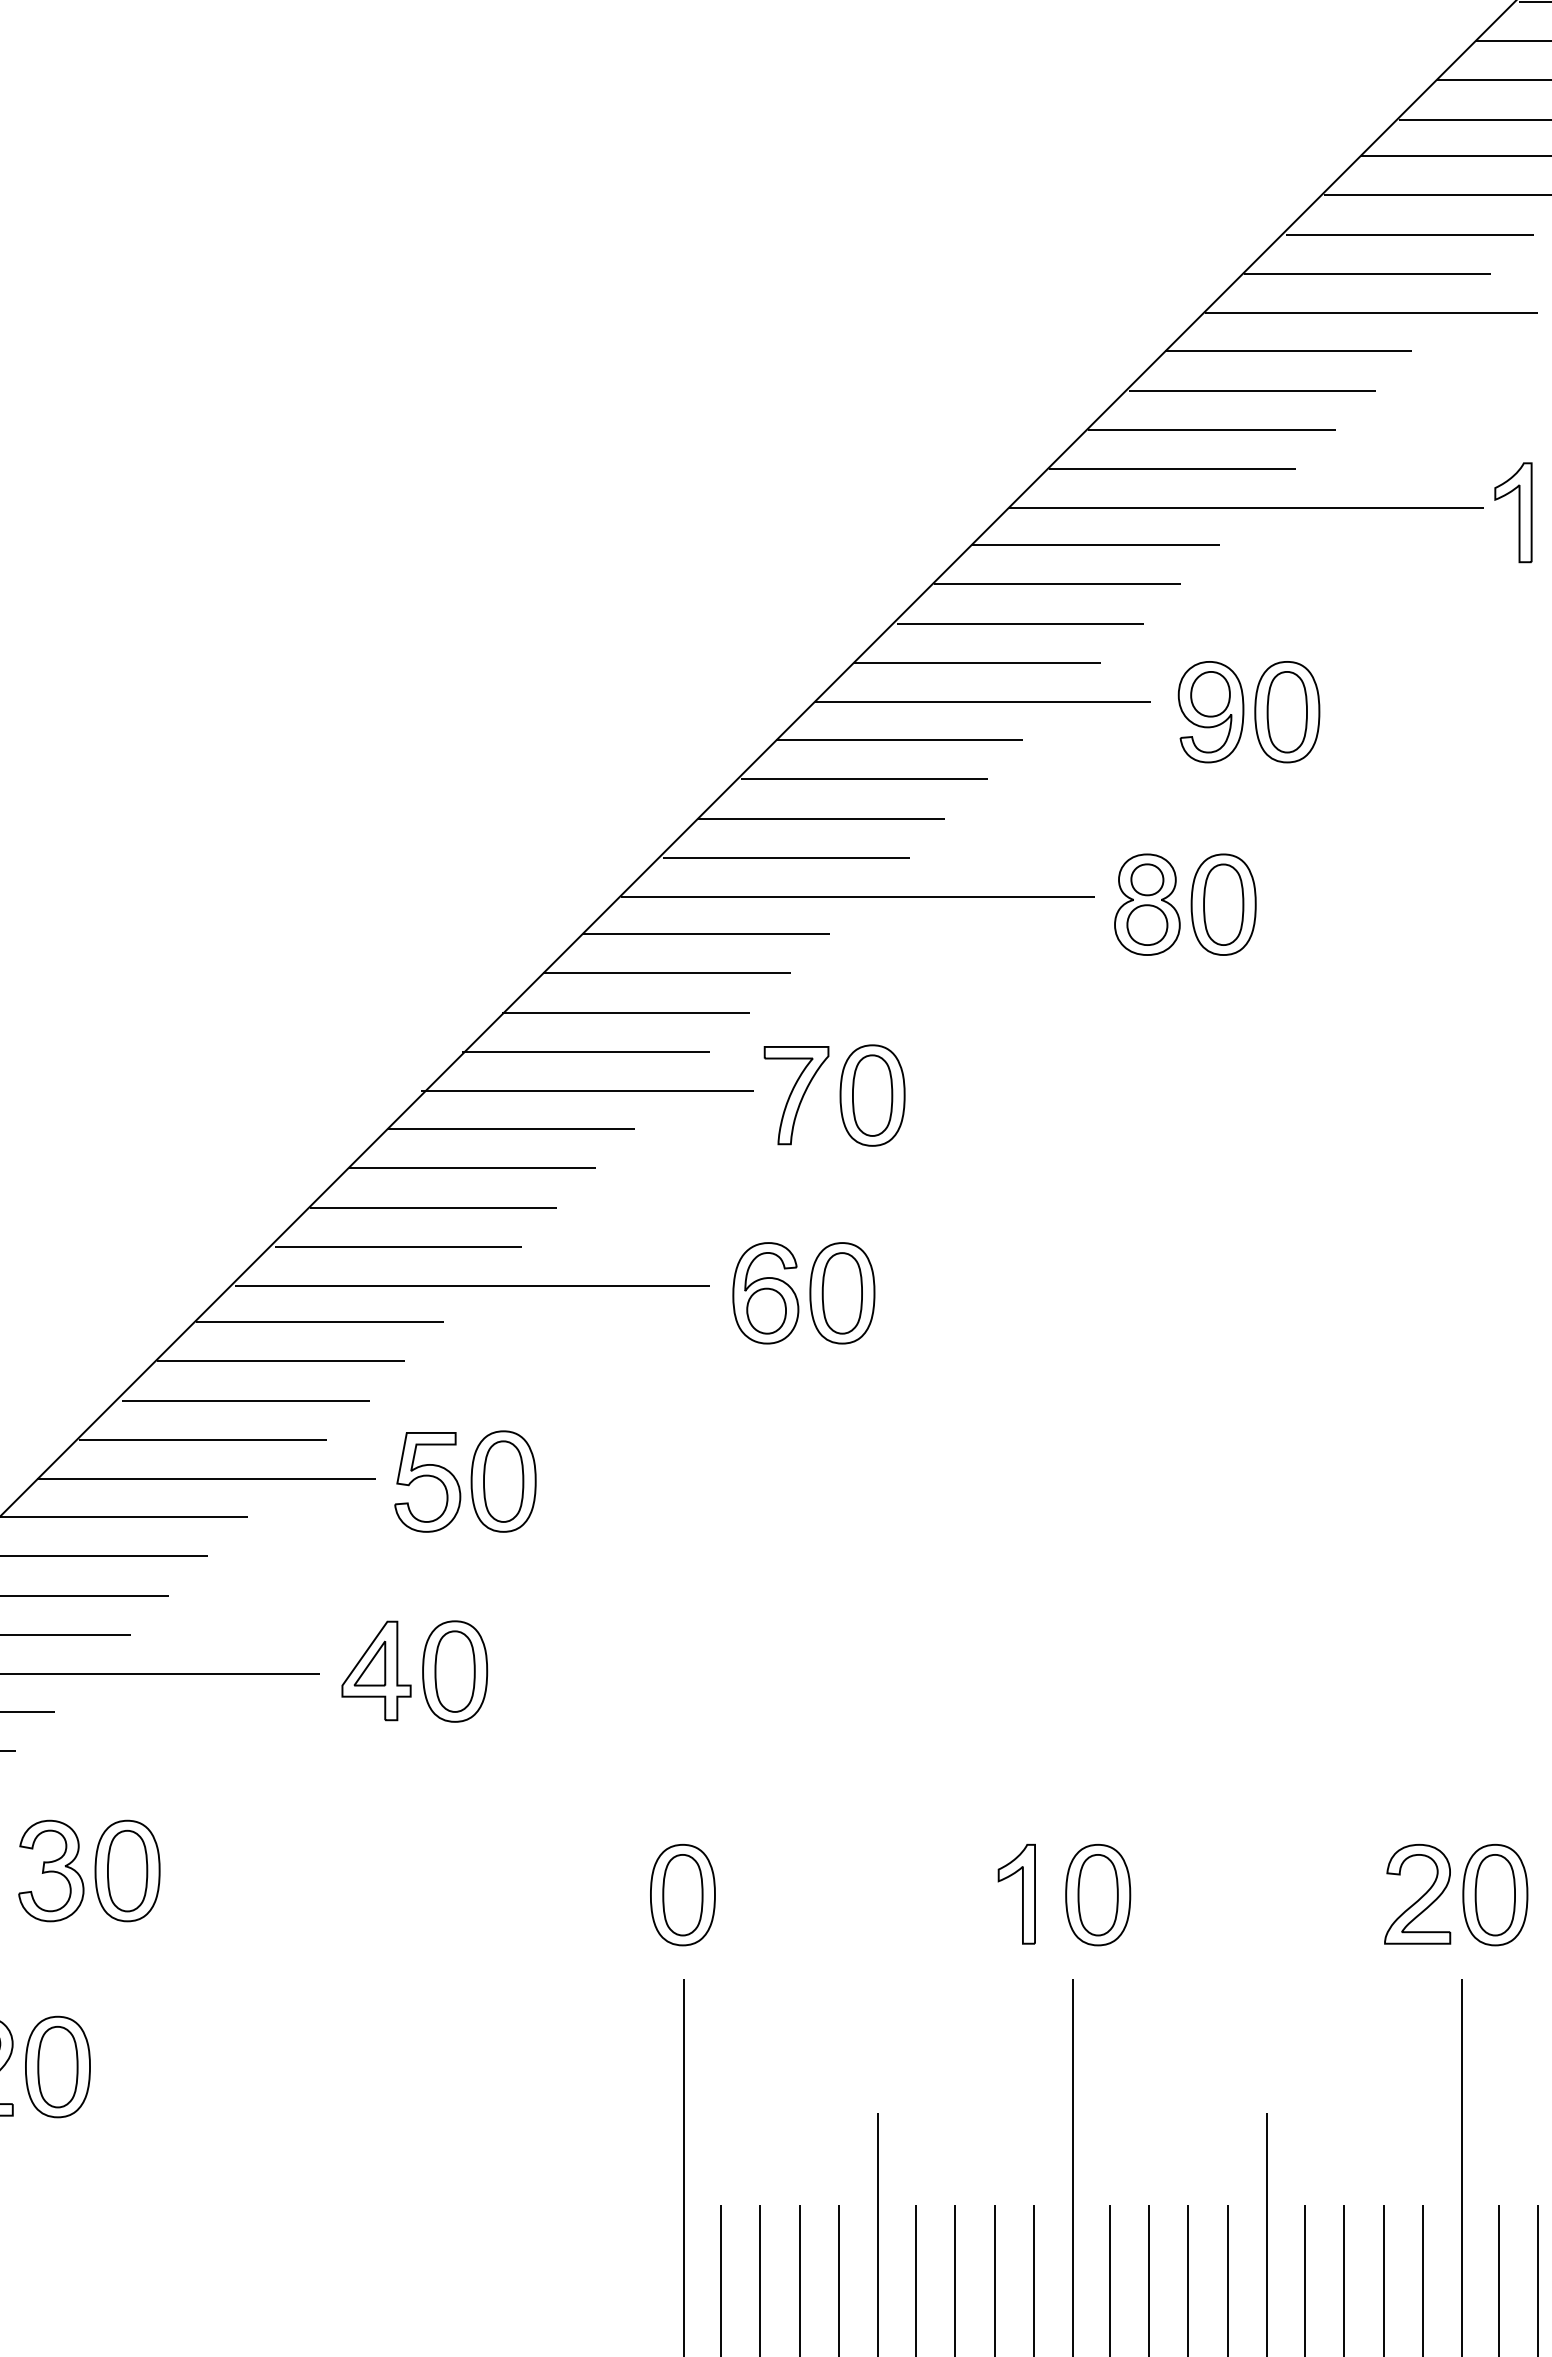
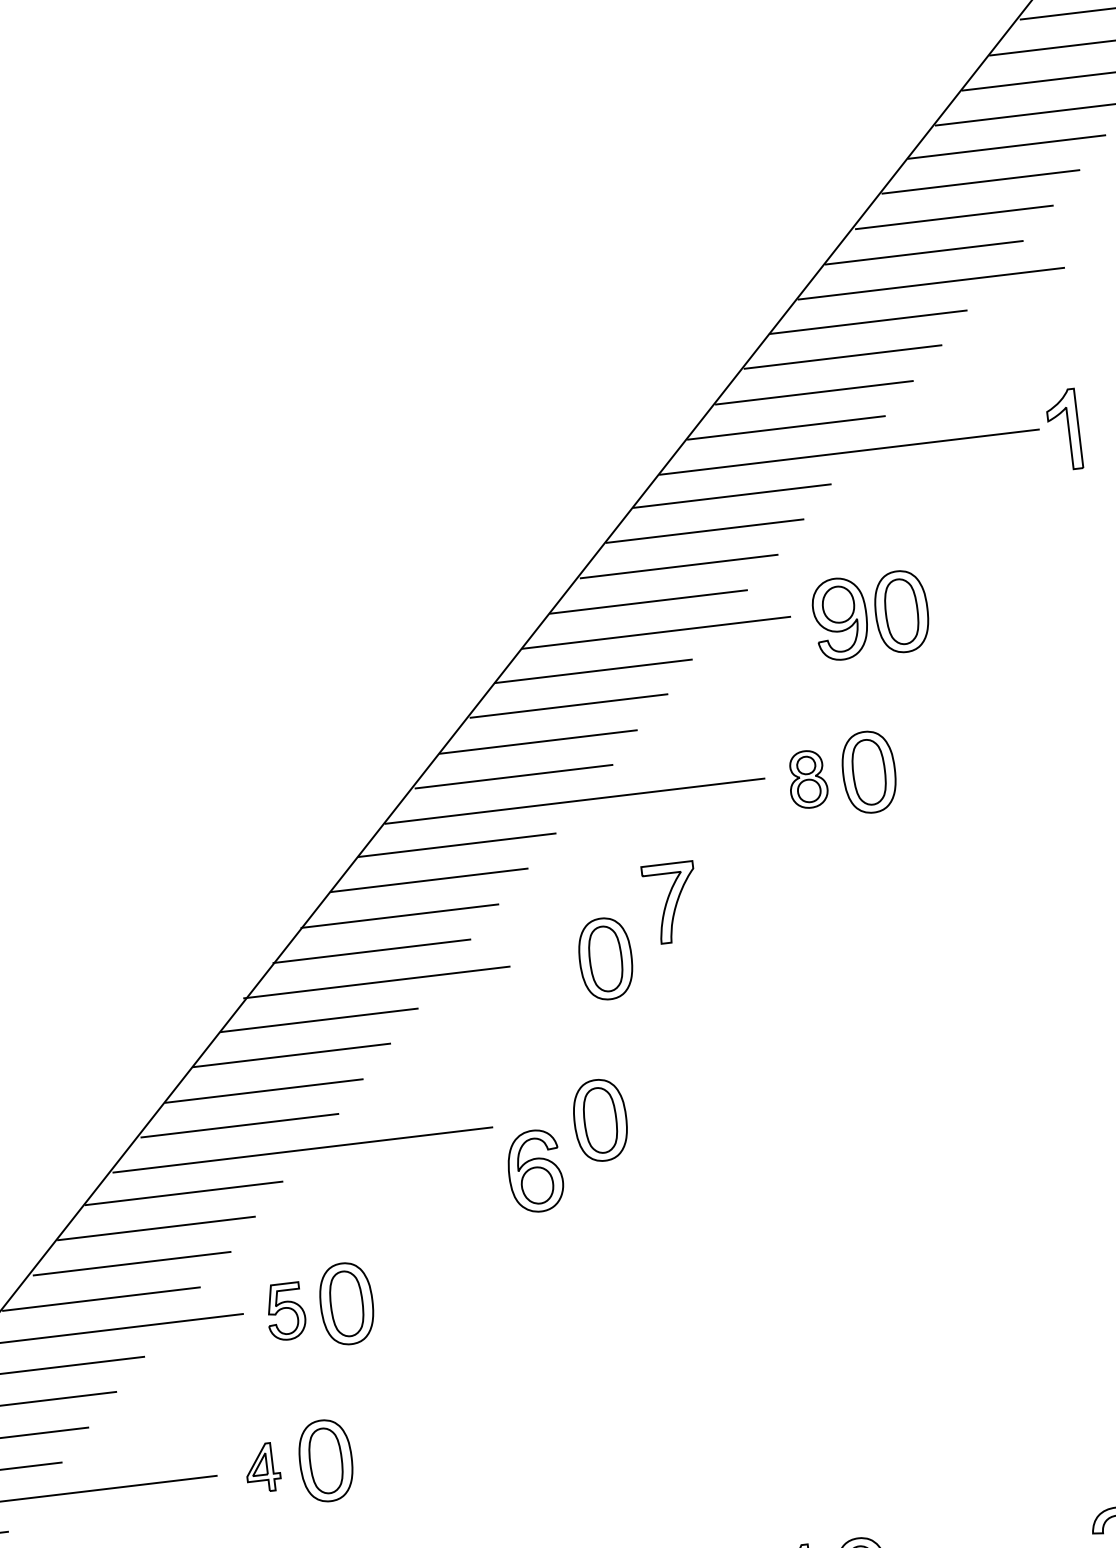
part: (1147, 904) -> (807, 779), size x0.7
part: (796, 1095) -> (671, 903), moved
part: (765, 1293) -> (535, 1171), moved
part: (427, 1482) -> (285, 1311), size x0.7
part: (376, 1670) -> (262, 1467), size x0.6

